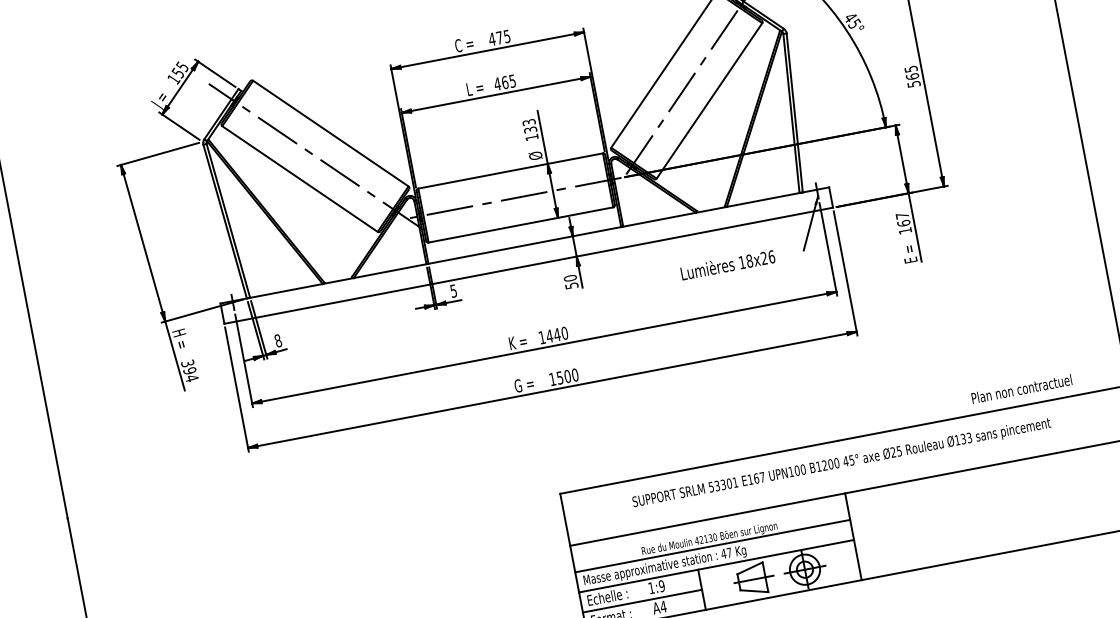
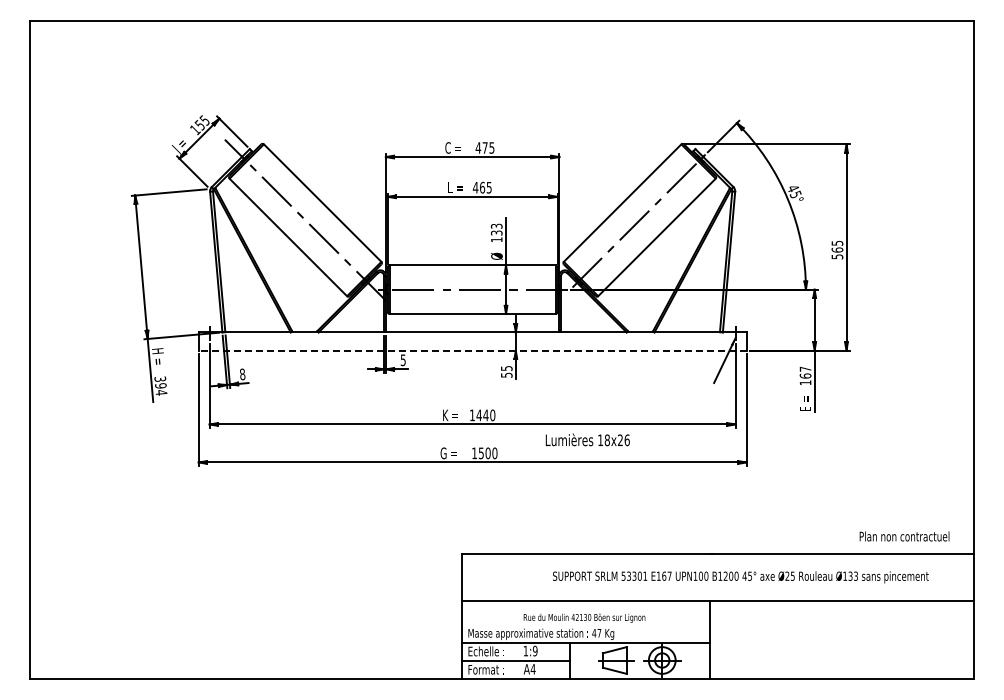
text: (727, 264) -> (587, 439), moved
line: (528, 265) -> (472, 350), solid -> dashed
text: (570, 278) -> (506, 368), 50 -> 55
text: (1021, 389) -> (904, 536), moved
text: (841, 463) -> (740, 577), moved
line: (712, 545) -> (585, 624), removed

